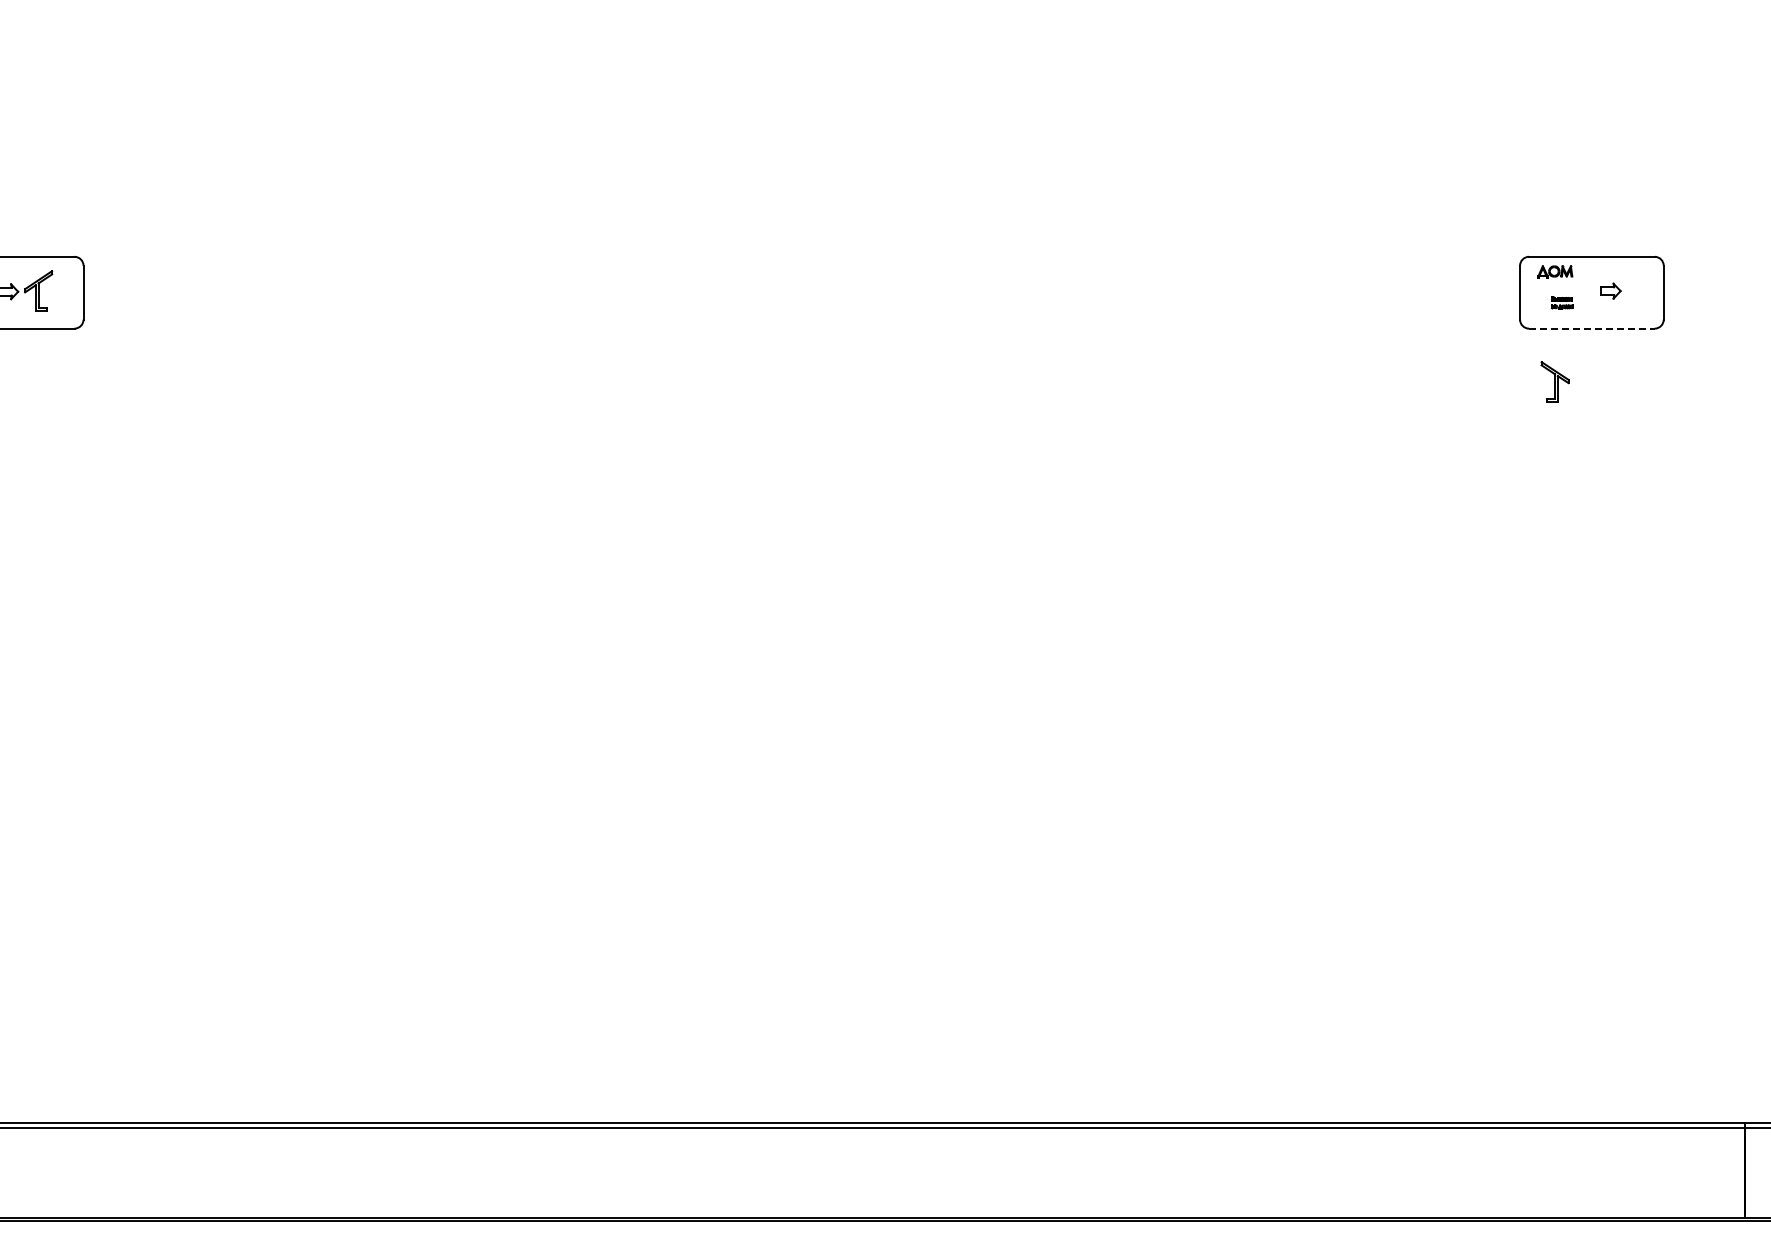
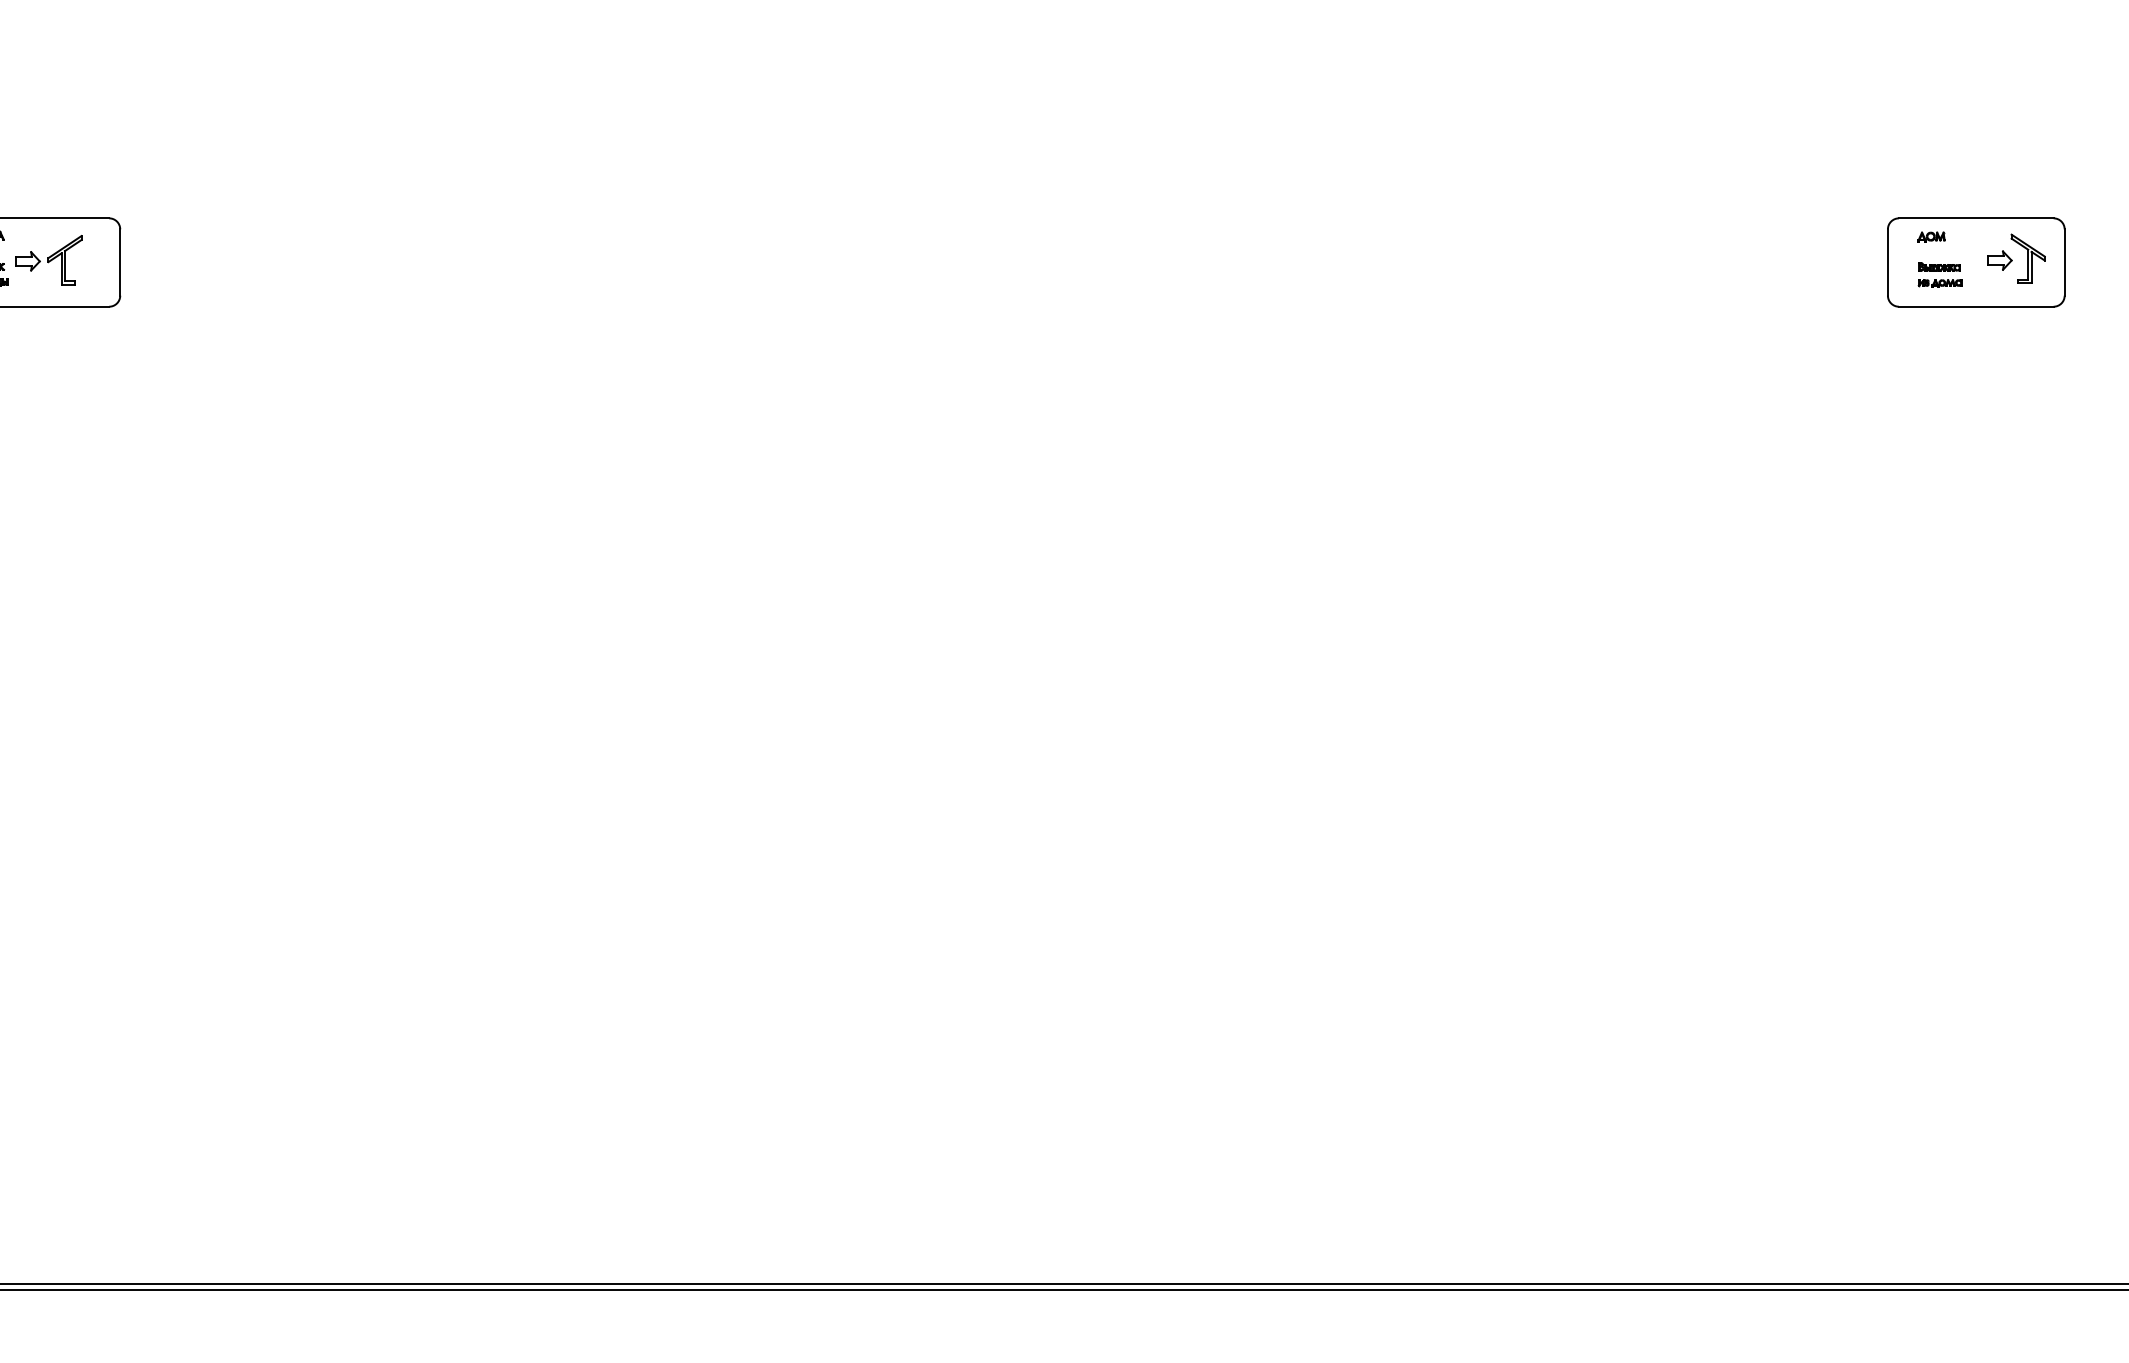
part: (1555, 271) -> (1931, 236), size x0.62
part: (1562, 302) -> (1940, 274), size x1.67
line: (1591, 328) -> (1975, 306), dashed -> solid
part: (1554, 381) -> (2027, 258), moved

